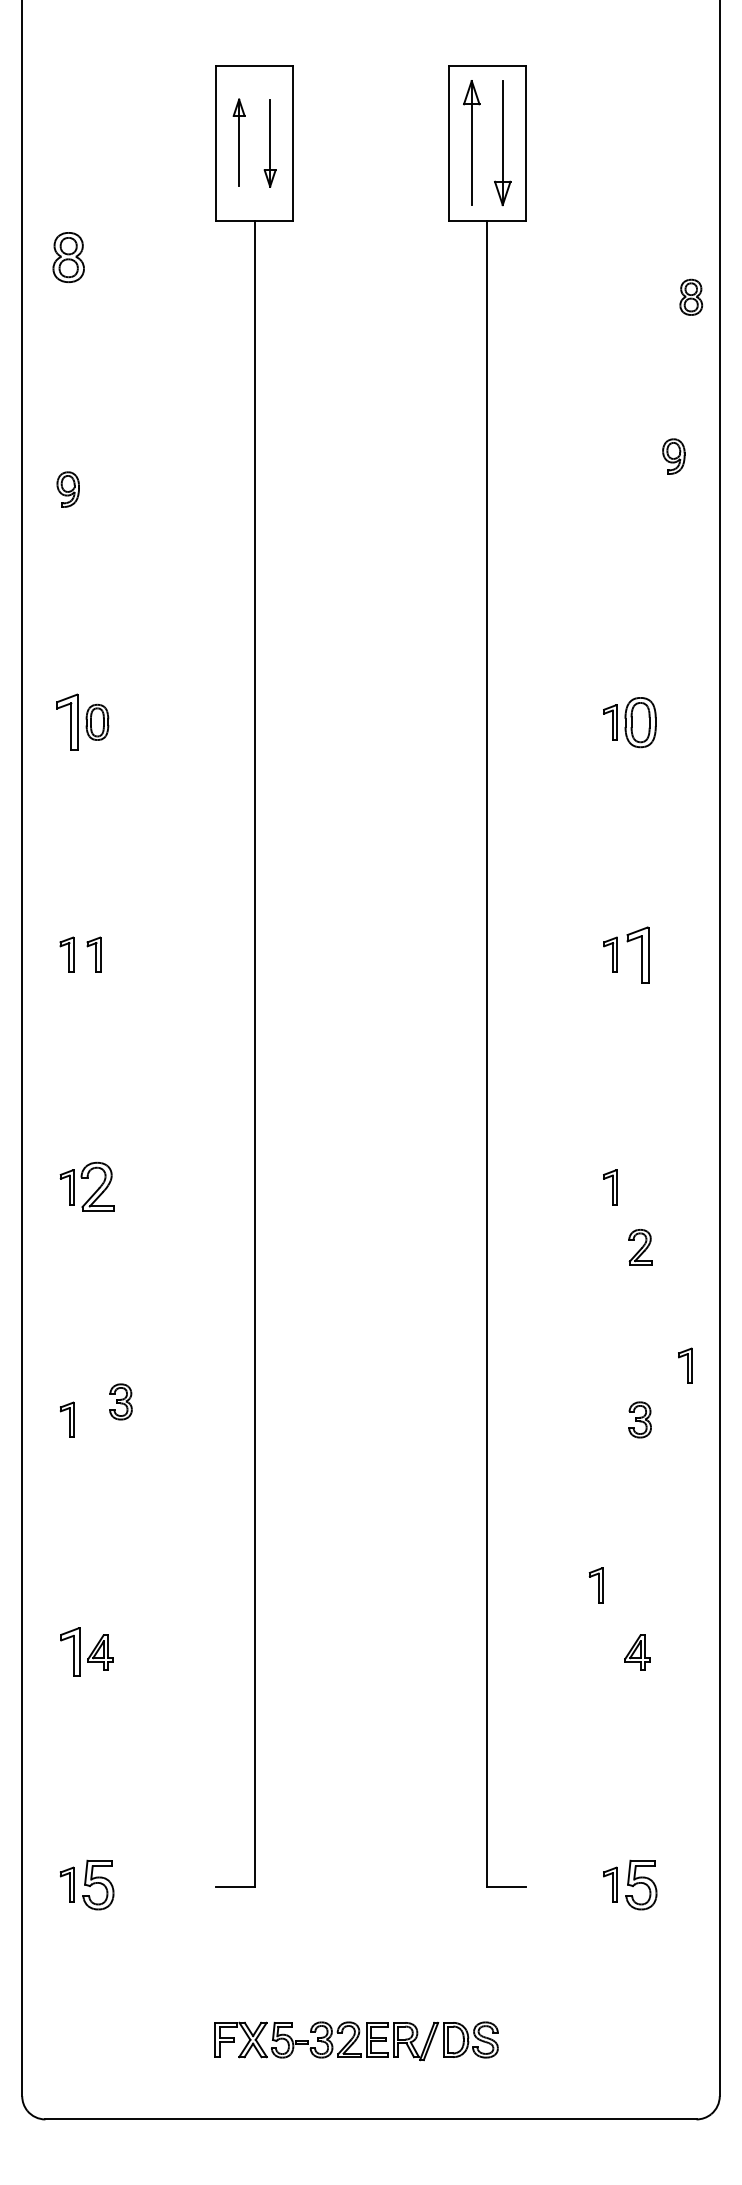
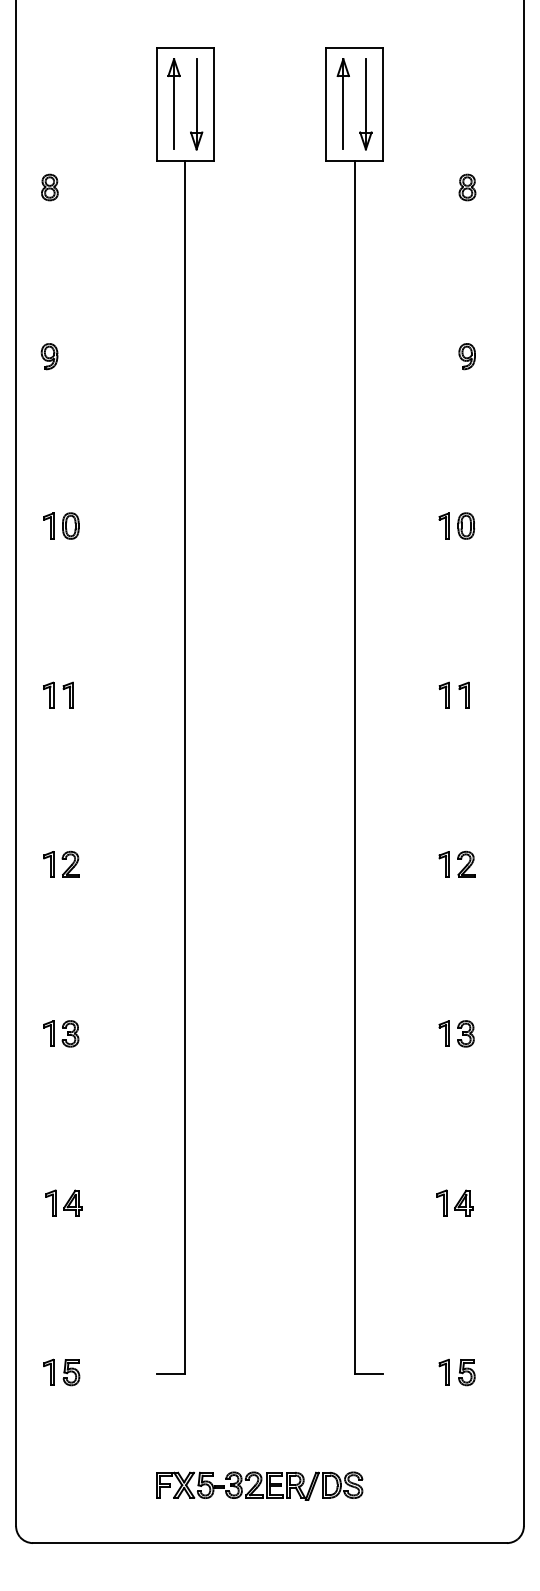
part: (238, 142) -> (173, 103), size x1.43
part: (269, 143) -> (196, 104), size x1.43
part: (68, 256) -> (49, 186), size x0.71
part: (691, 296) -> (467, 186), moved
part: (673, 456) -> (466, 356), moved
part: (640, 721) -> (466, 525), size x0.71
part: (66, 722) -> (48, 526), size x0.62
part: (637, 954) -> (464, 695), size x0.62
part: (97, 1187) -> (70, 864), size x0.71
part: (640, 1247) -> (466, 864), moved
part: (685, 1365) -> (444, 1033), moved
part: (120, 1401) -> (70, 1033), moved
part: (595, 1585) -> (441, 1203), moved
part: (70, 1652) -> (51, 1203), size x0.71
part: (97, 1885) -> (70, 1372), size x0.71
part: (641, 1885) -> (466, 1372), size x0.71

